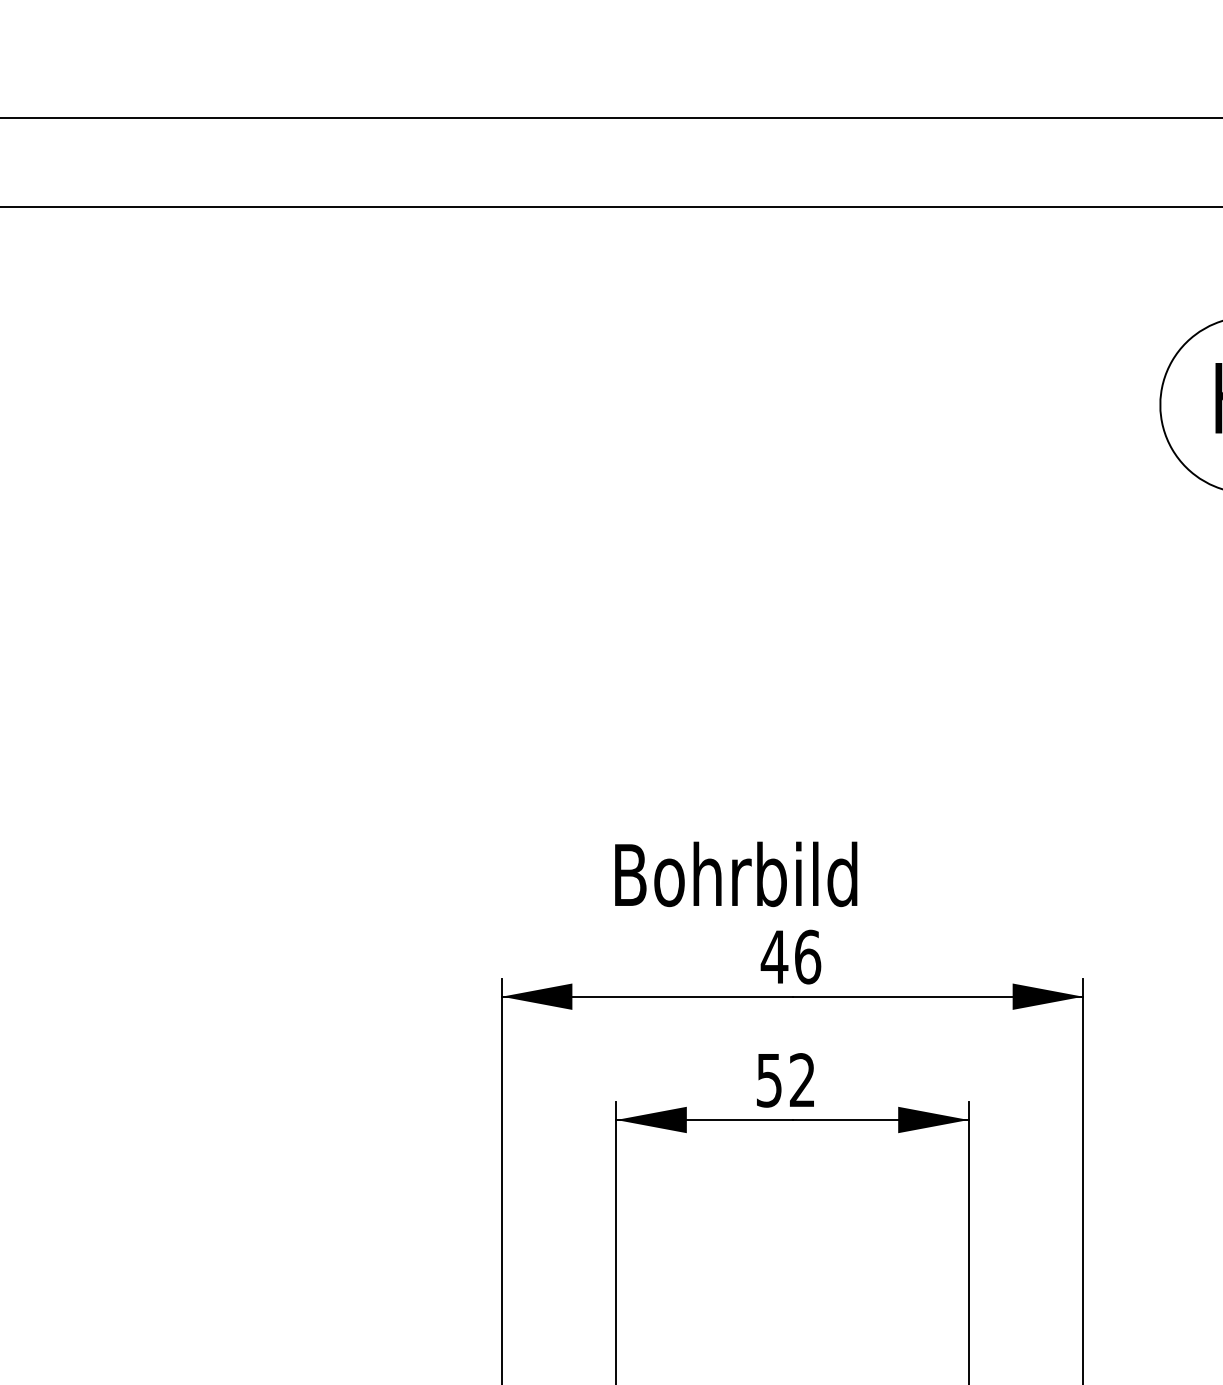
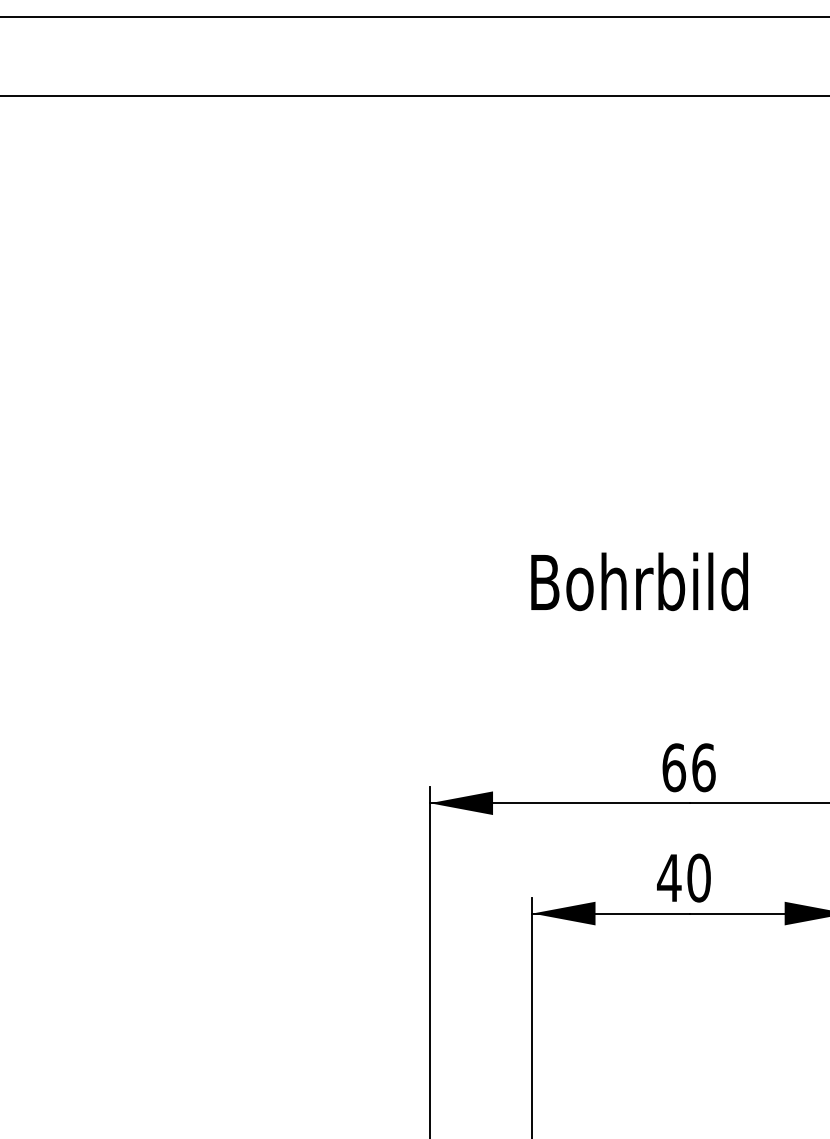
text: (736, 874) -> (639, 581), moved
text: (774, 956) -> (673, 767), 46 -> 66
text: (785, 1080) -> (683, 878), 52 -> 40

